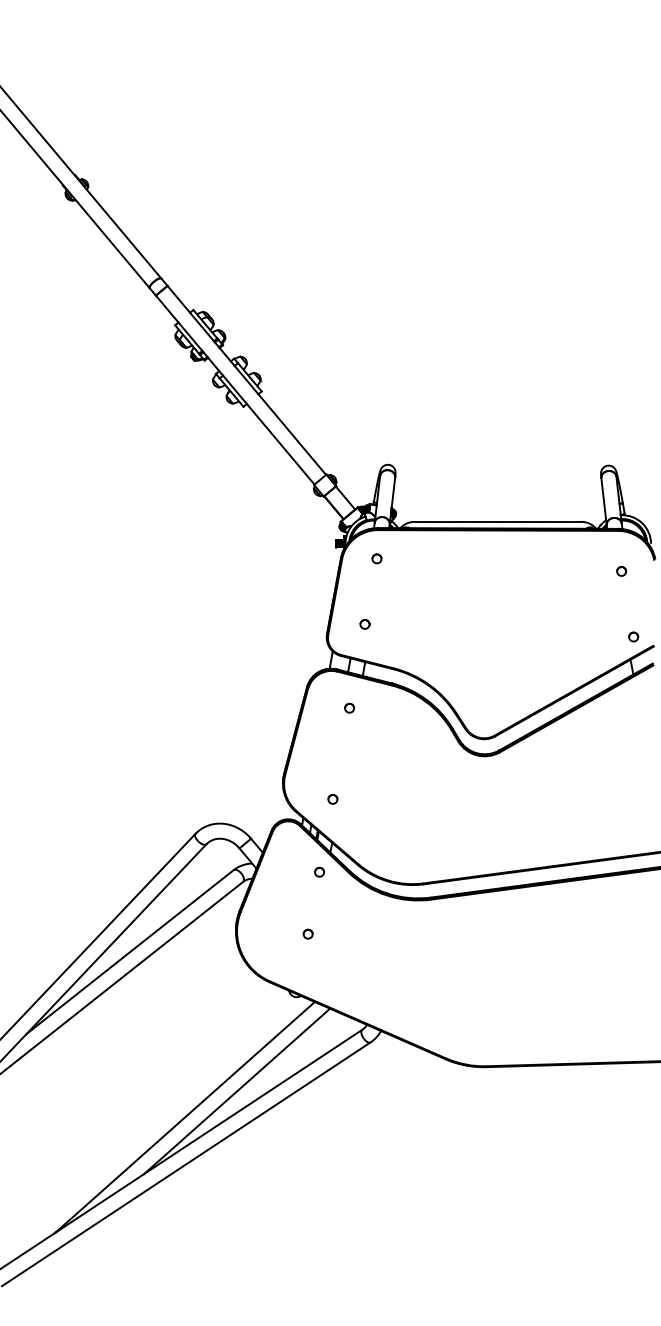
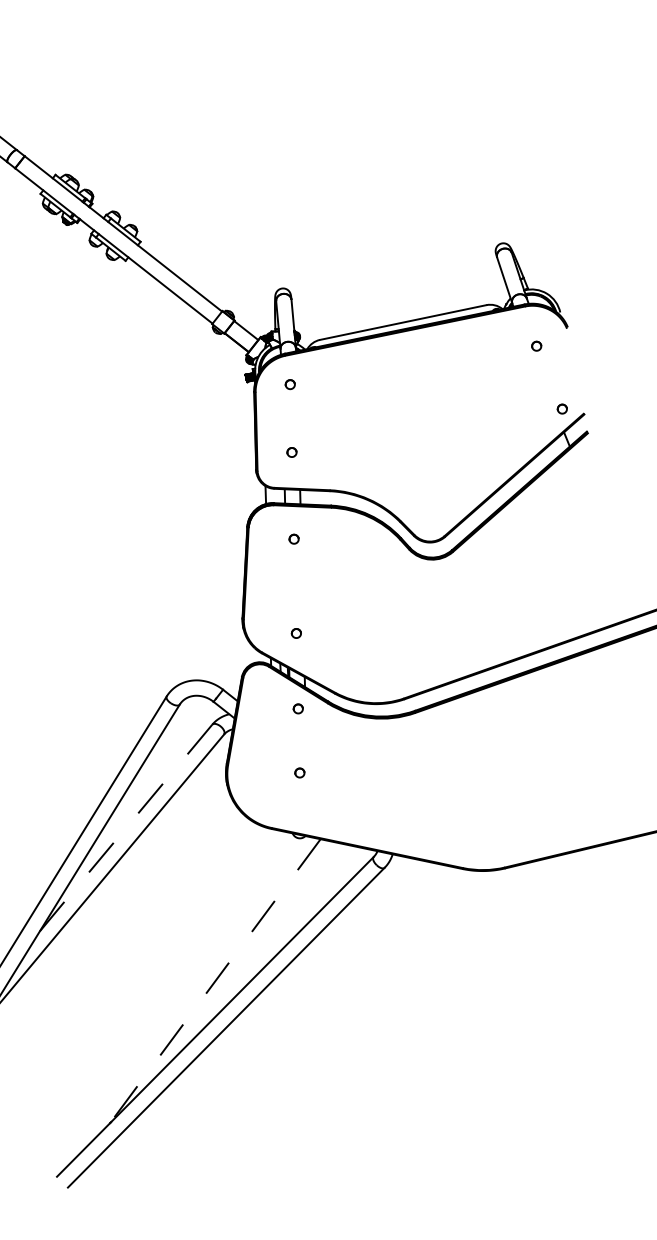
line: (129, 952) -> (125, 828), solid -> dashed
line: (236, 1091) -> (261, 944), removed
line: (185, 1117) -> (215, 981), solid -> dashed

